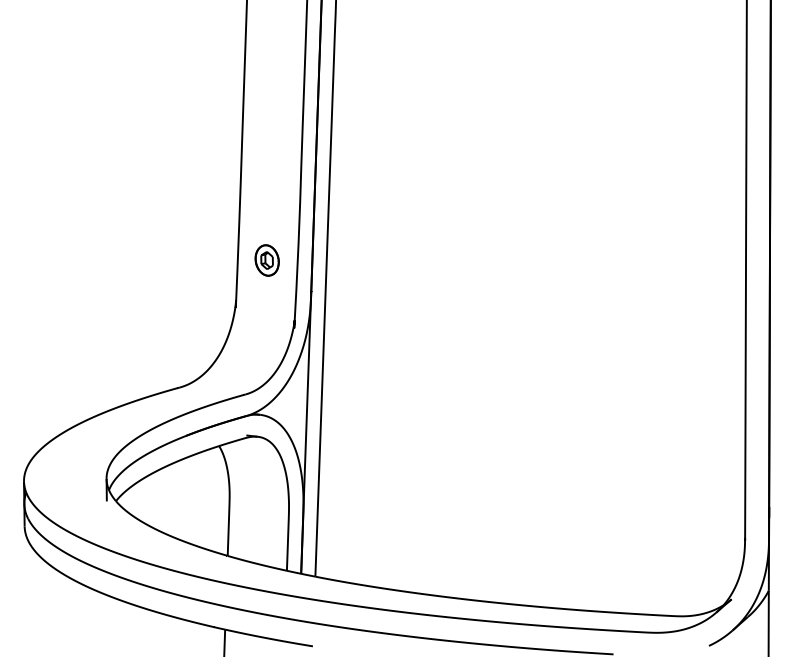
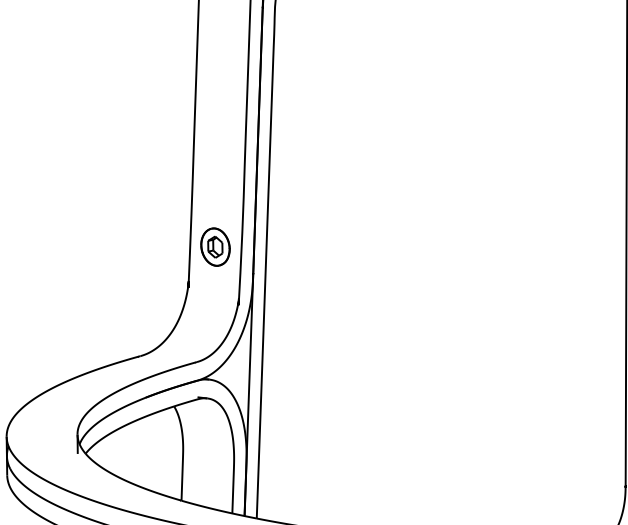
part: (266, 260) -> (214, 247), size x1.43

